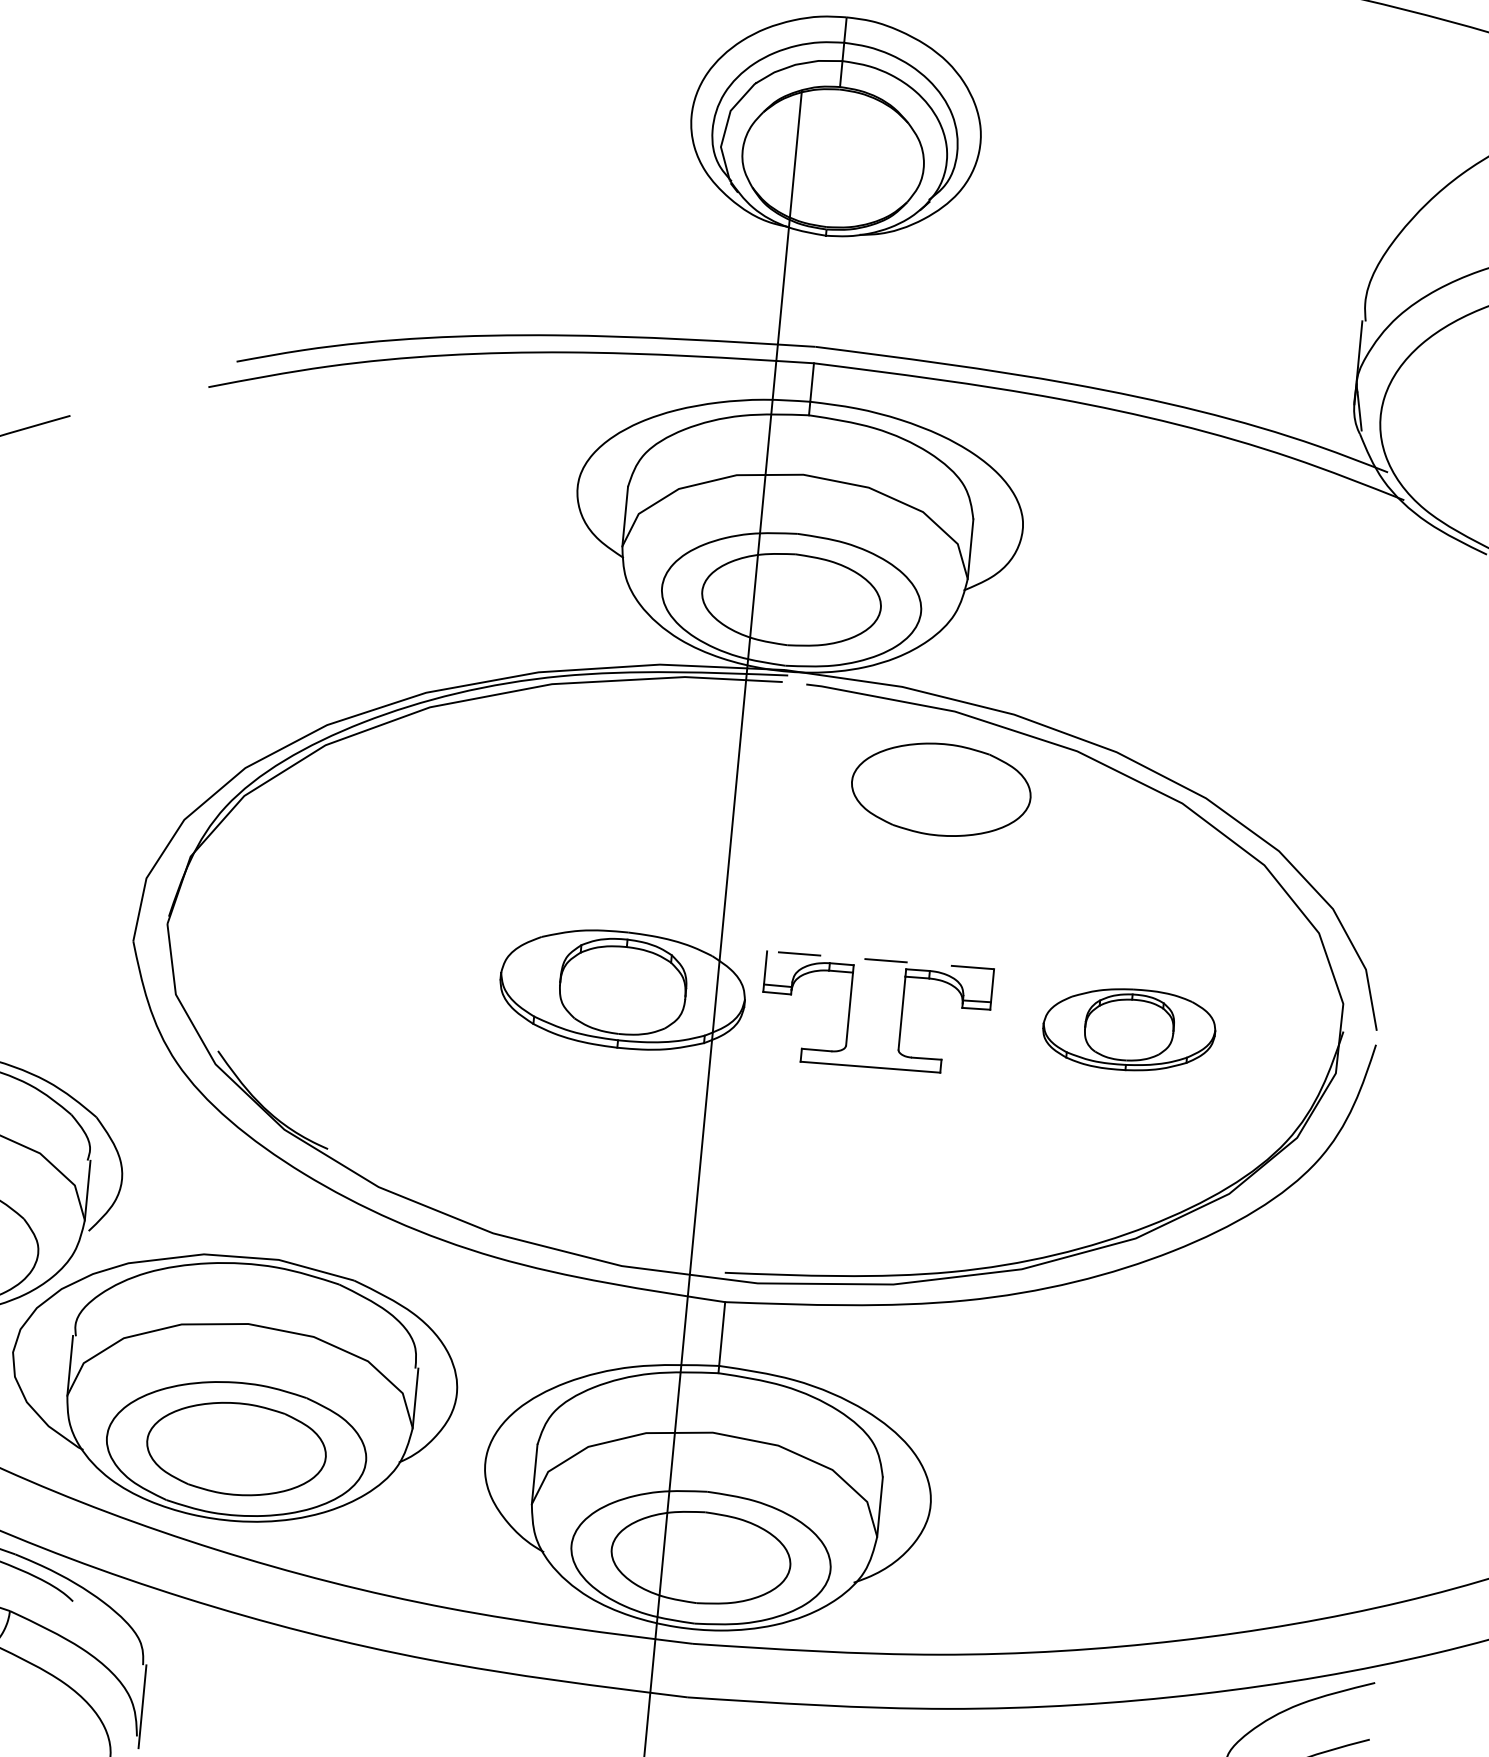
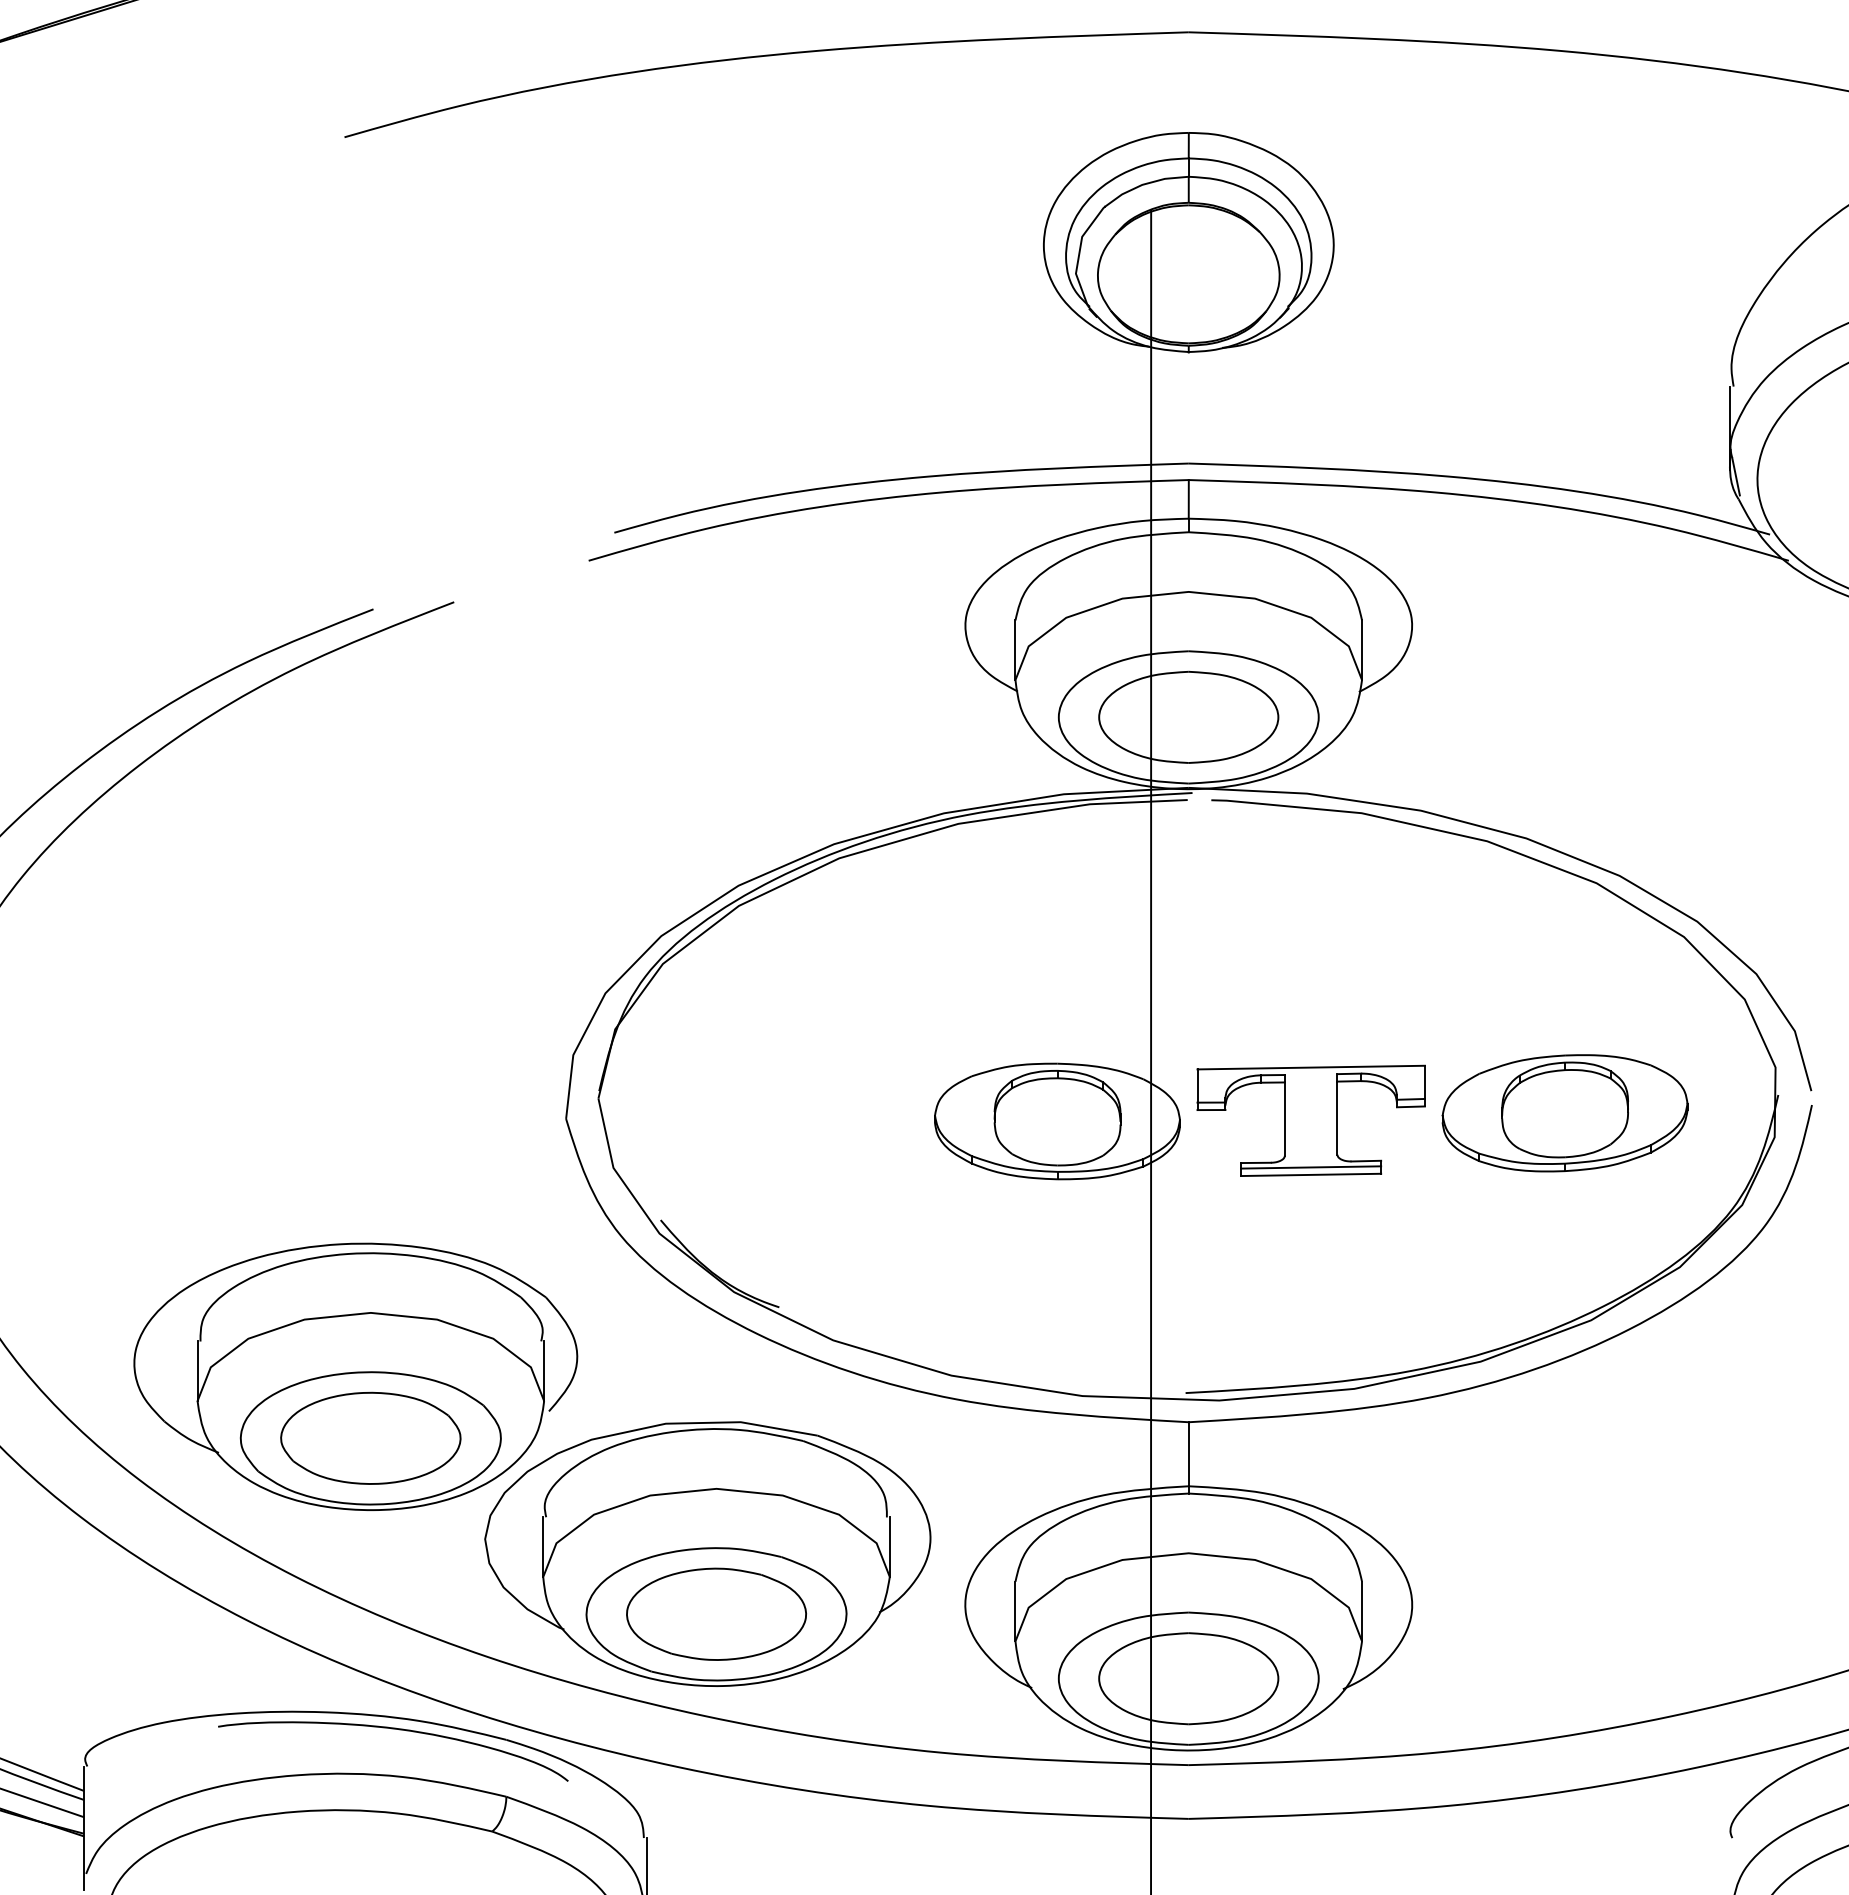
part: (941, 788) -> (1355, 891), removed
line: (880, 960) -> (1311, 1067), dashed -> solid
part: (1128, 1029) -> (1564, 1113), size x1.43
line: (871, 1059) -> (1311, 1167), added

